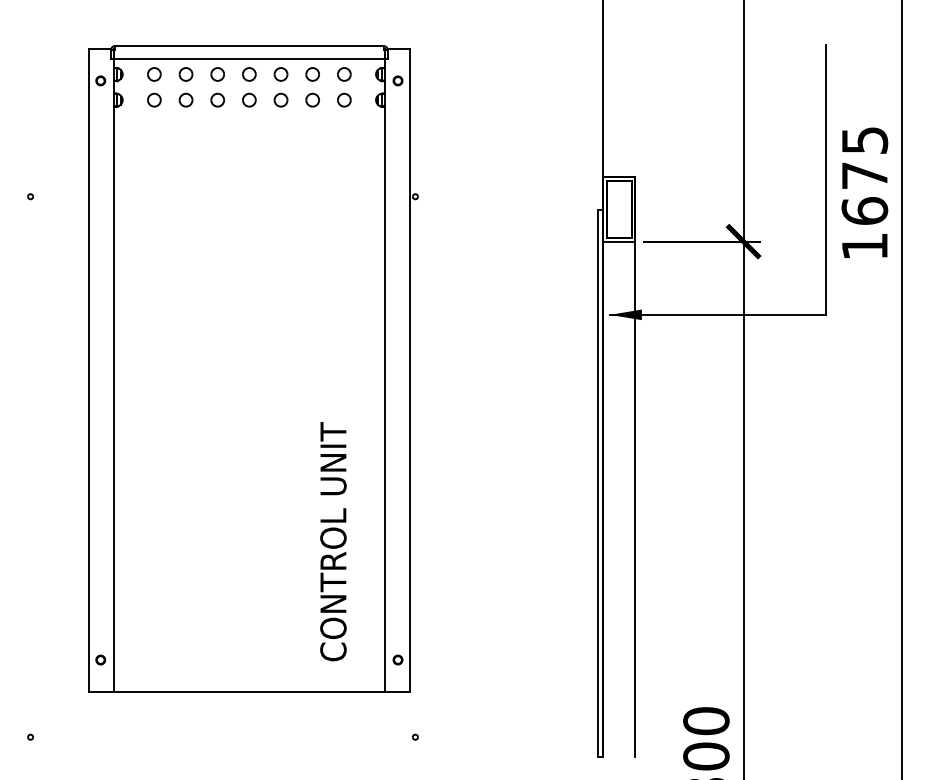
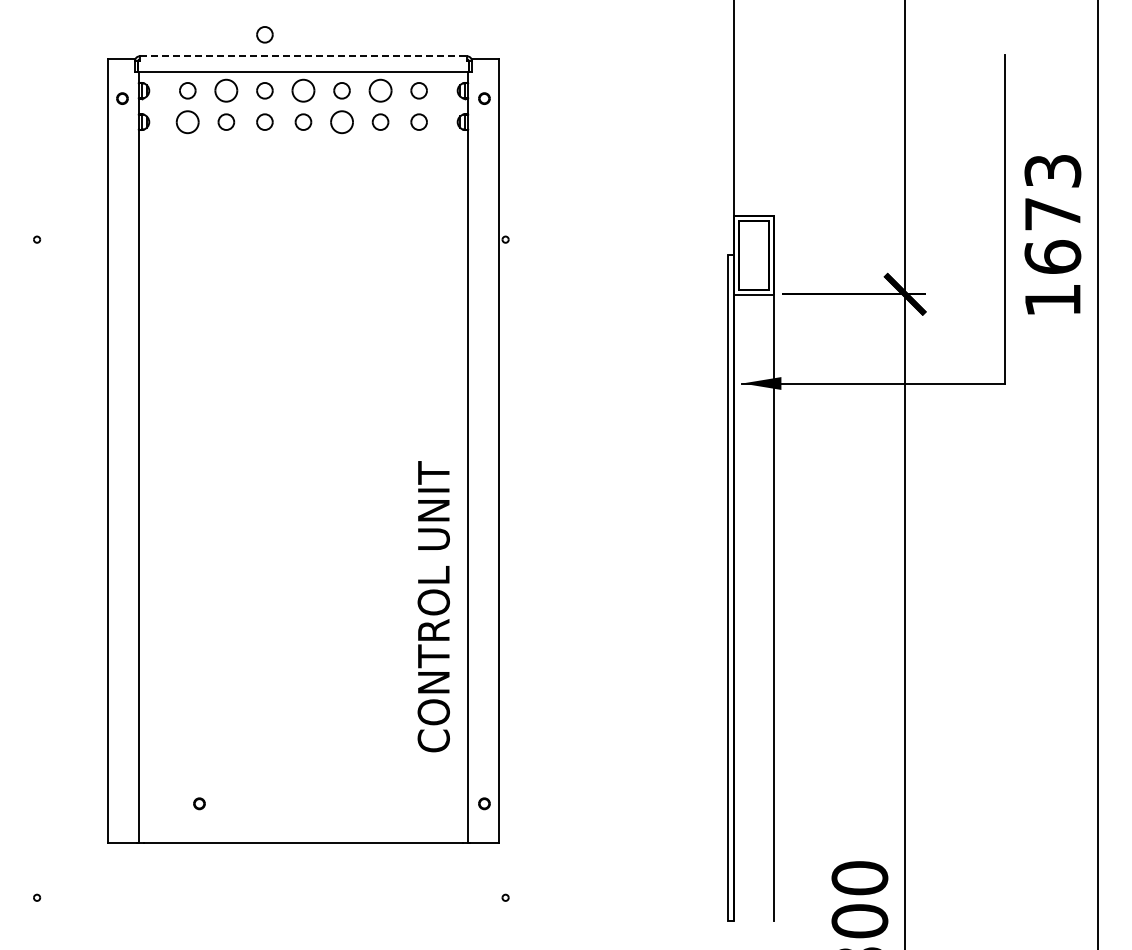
part: (217, 28) -> (264, 34), added
line: (249, 46) -> (303, 56), solid -> dashed
part: (186, 74) -> (226, 90), size x1.4
part: (249, 74) -> (303, 90), size x1.4
part: (312, 74) -> (380, 90), size x1.4
part: (154, 99) -> (187, 121), size x1.4
part: (280, 99) -> (341, 121), size x1.4
text: (864, 139) -> (1052, 170), 1675 -> 1673
text: (333, 541) -> (433, 606), moved
part: (100, 659) -> (199, 803), moved

